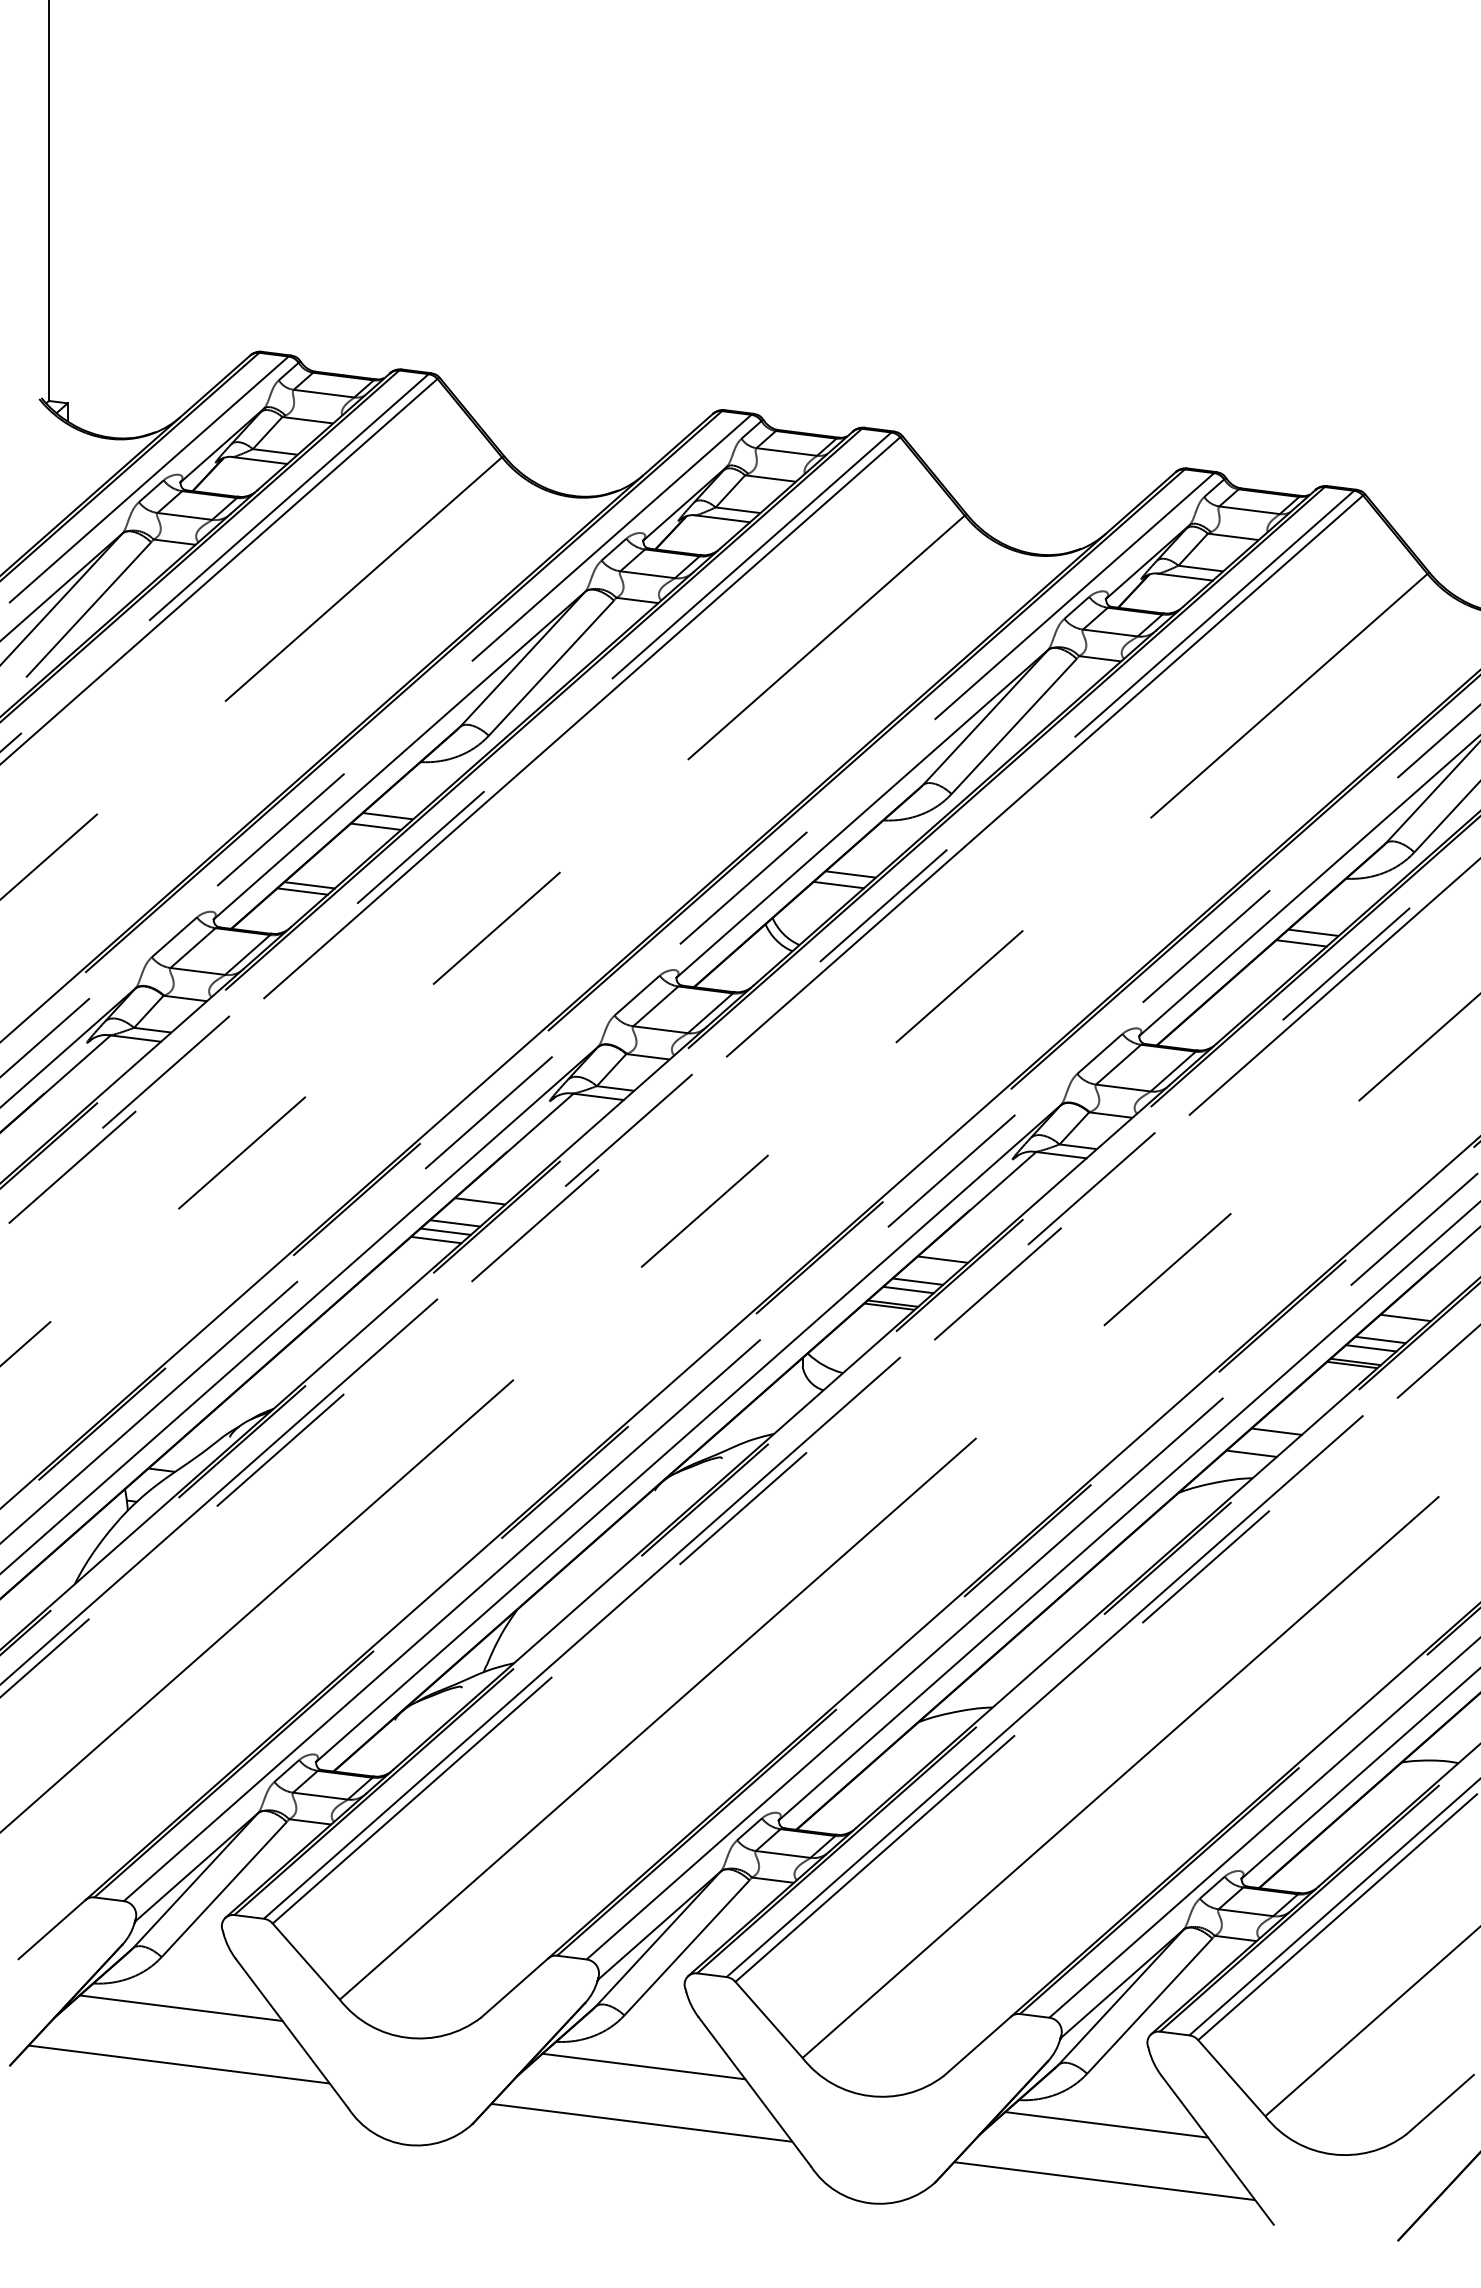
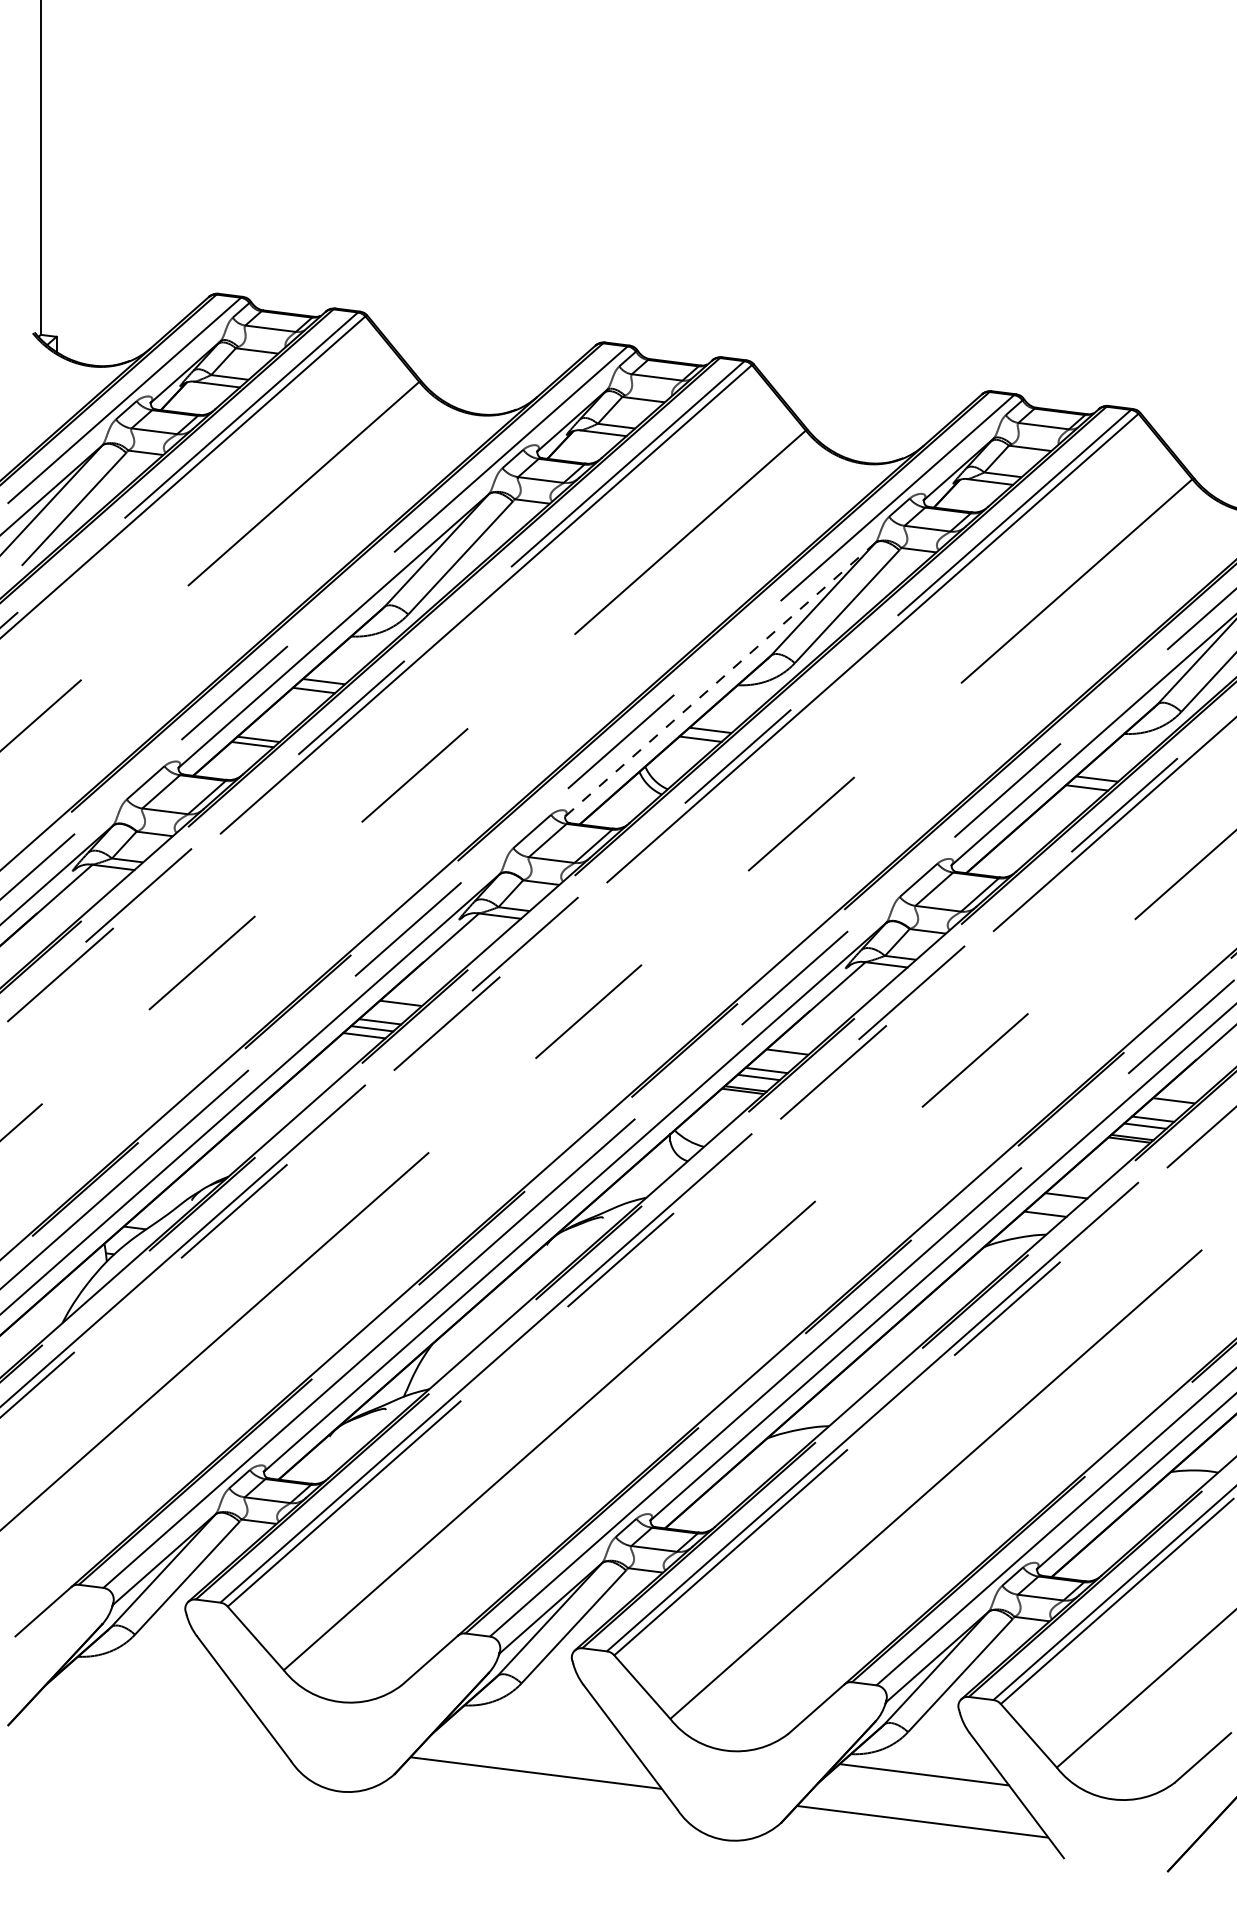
line: (861, 814) -> (719, 680), solid -> dashed
line: (181, 2008) -> (151, 1677), removed
line: (179, 2064) -> (149, 1724), removed
line: (643, 2065) -> (537, 1725), removed

